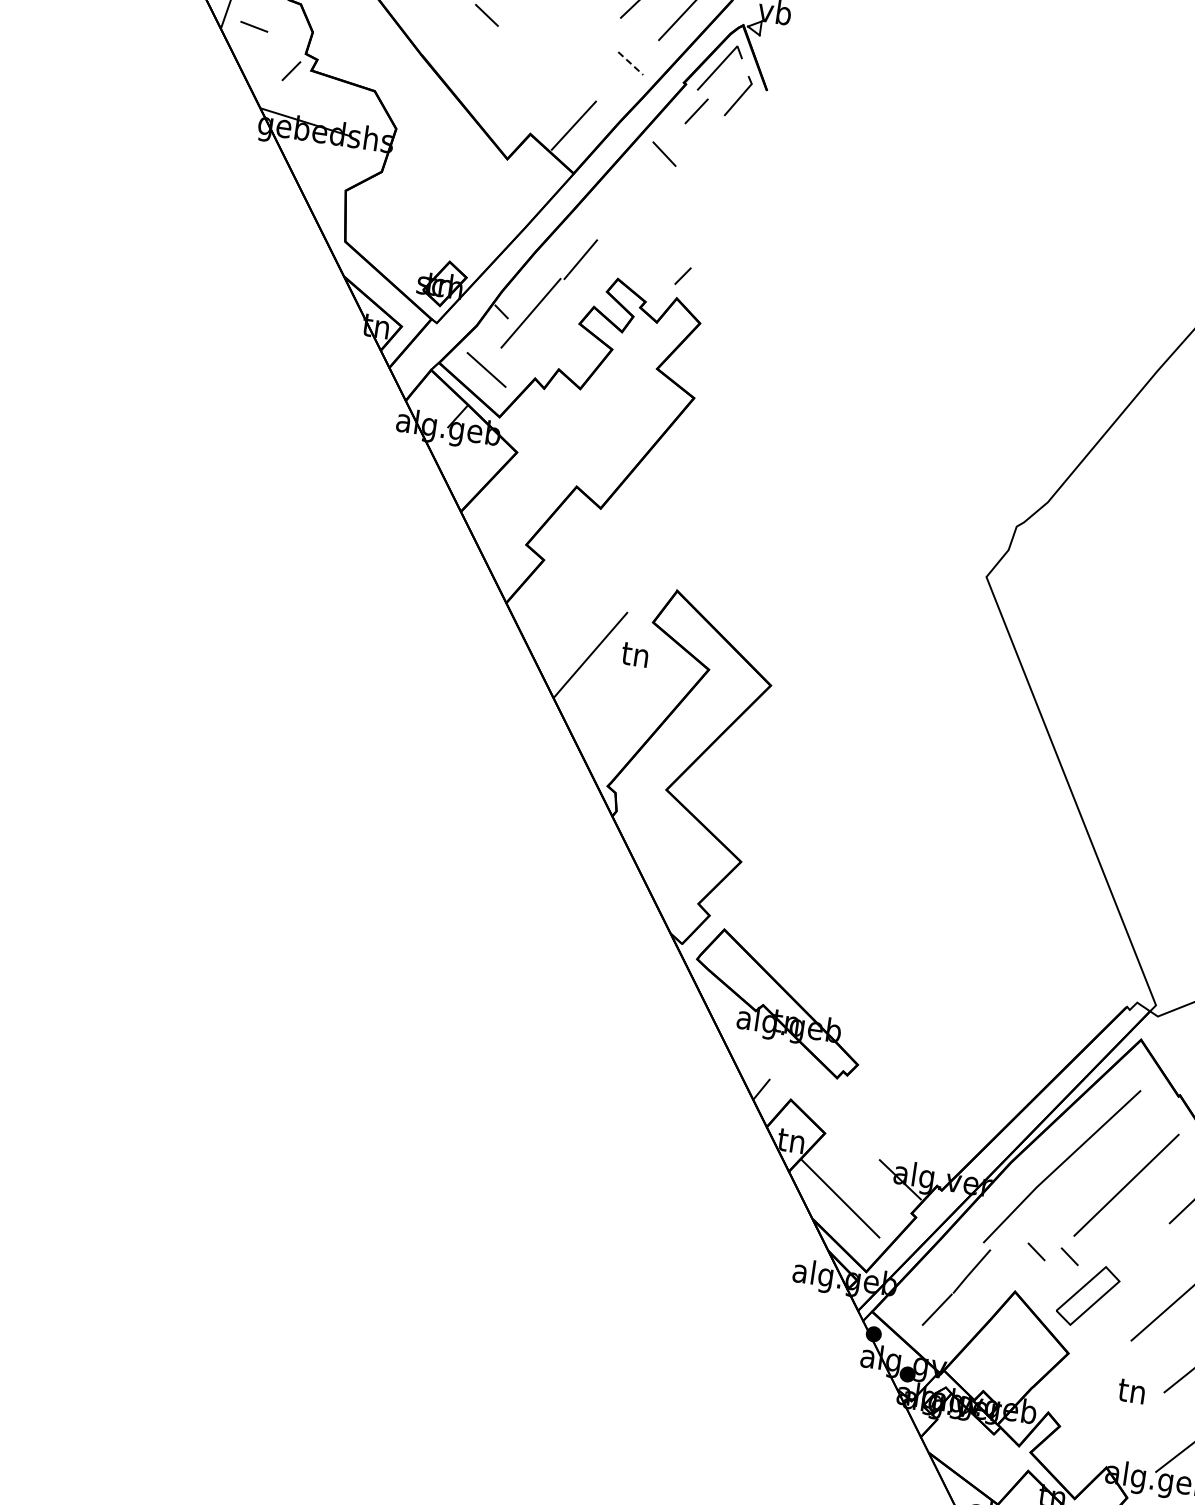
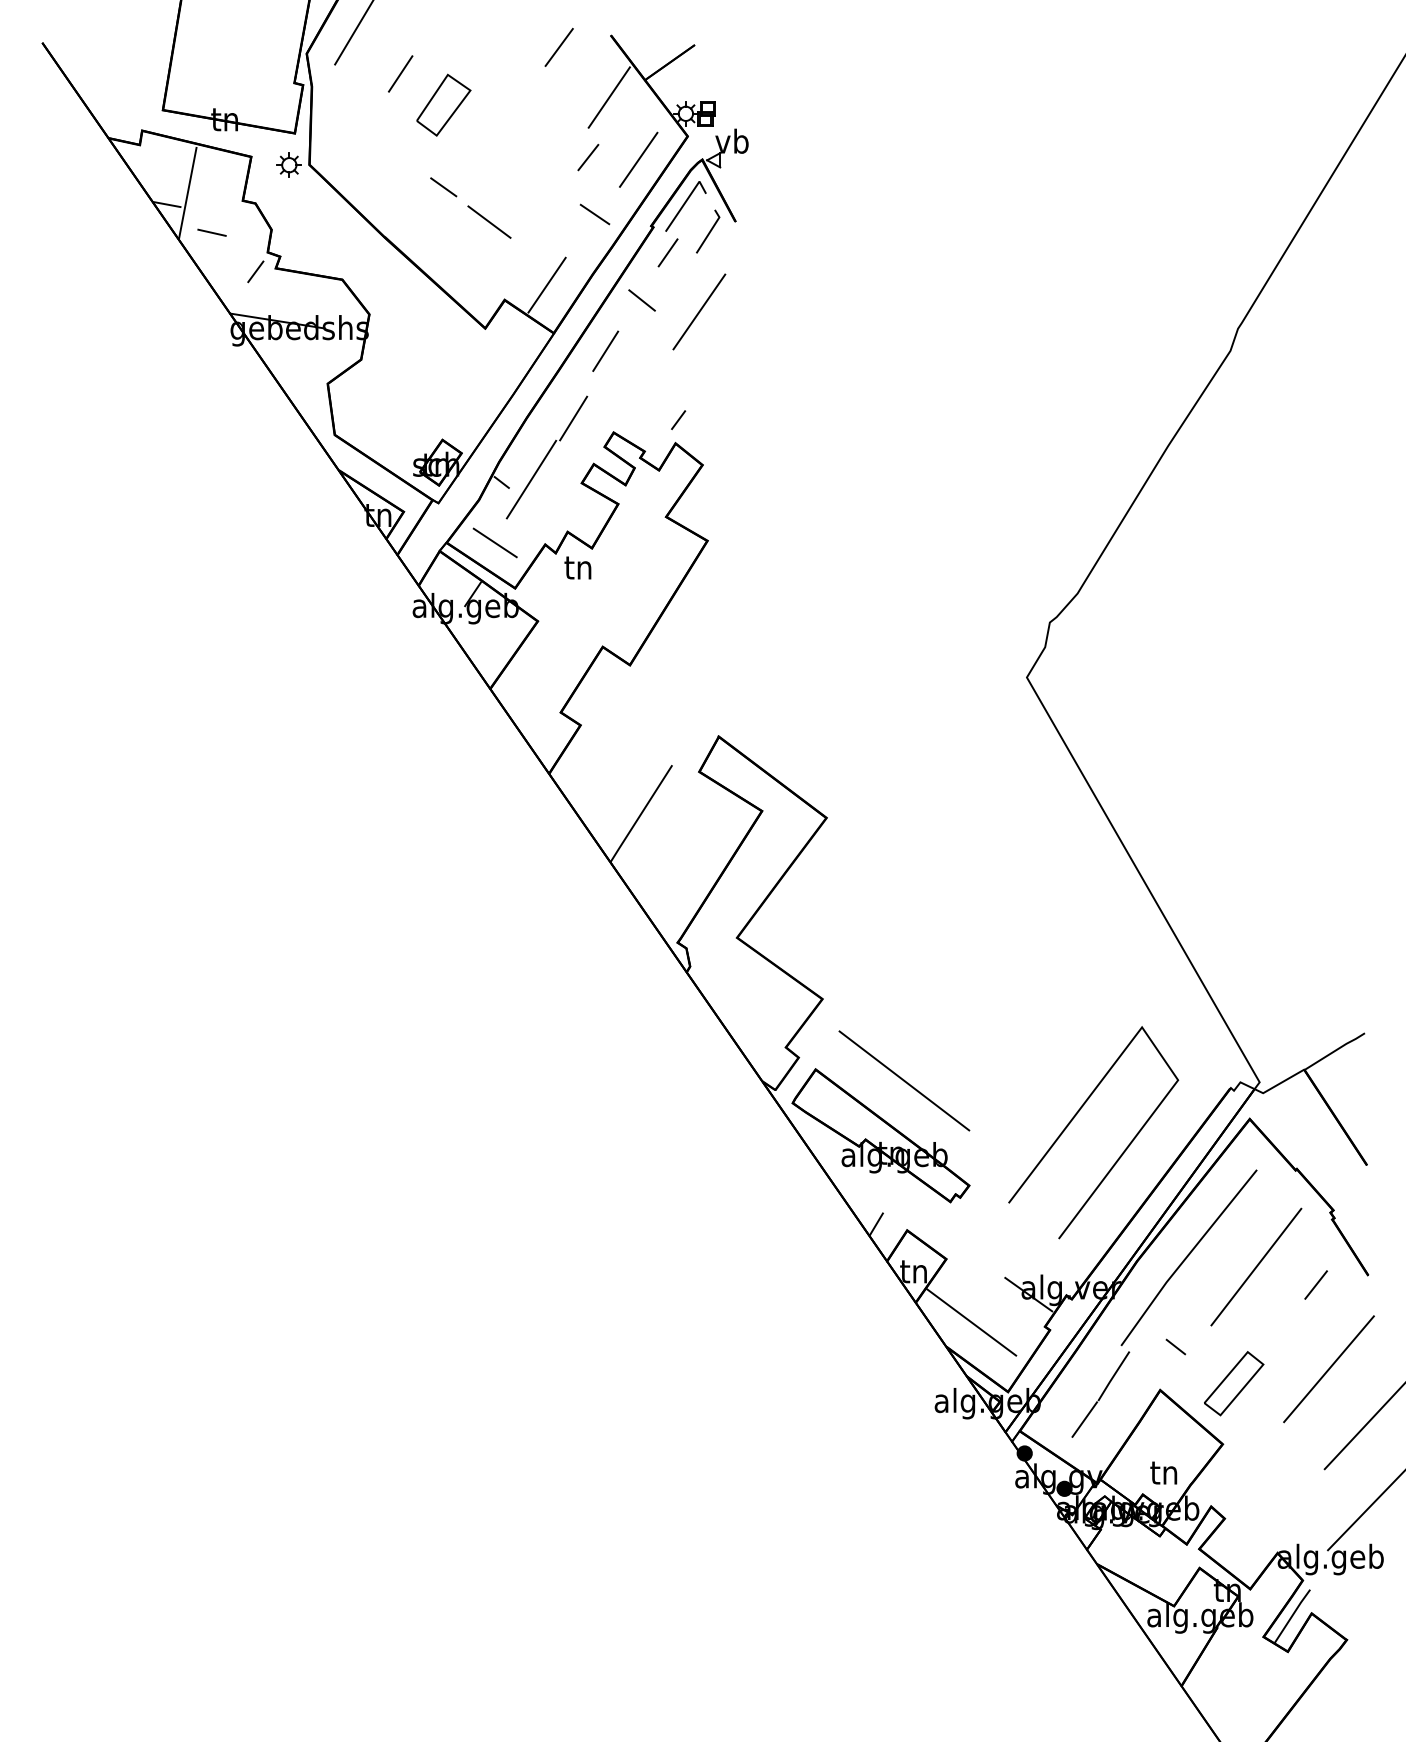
line: (526, 55) -> (489, 221), added
line: (631, 63) -> (595, 214), dashed -> solid
line: (718, 173) -> (699, 311), added
line: (621, 197) -> (605, 350), added
text: (634, 654) -> (577, 567), moved
line: (809, 953) -> (904, 1080), added
line: (970, 1014) -> (1074, 1118), added
line: (1069, 1256) -> (1209, 1346), removed
text: (1131, 1390) -> (1163, 1472), moved

